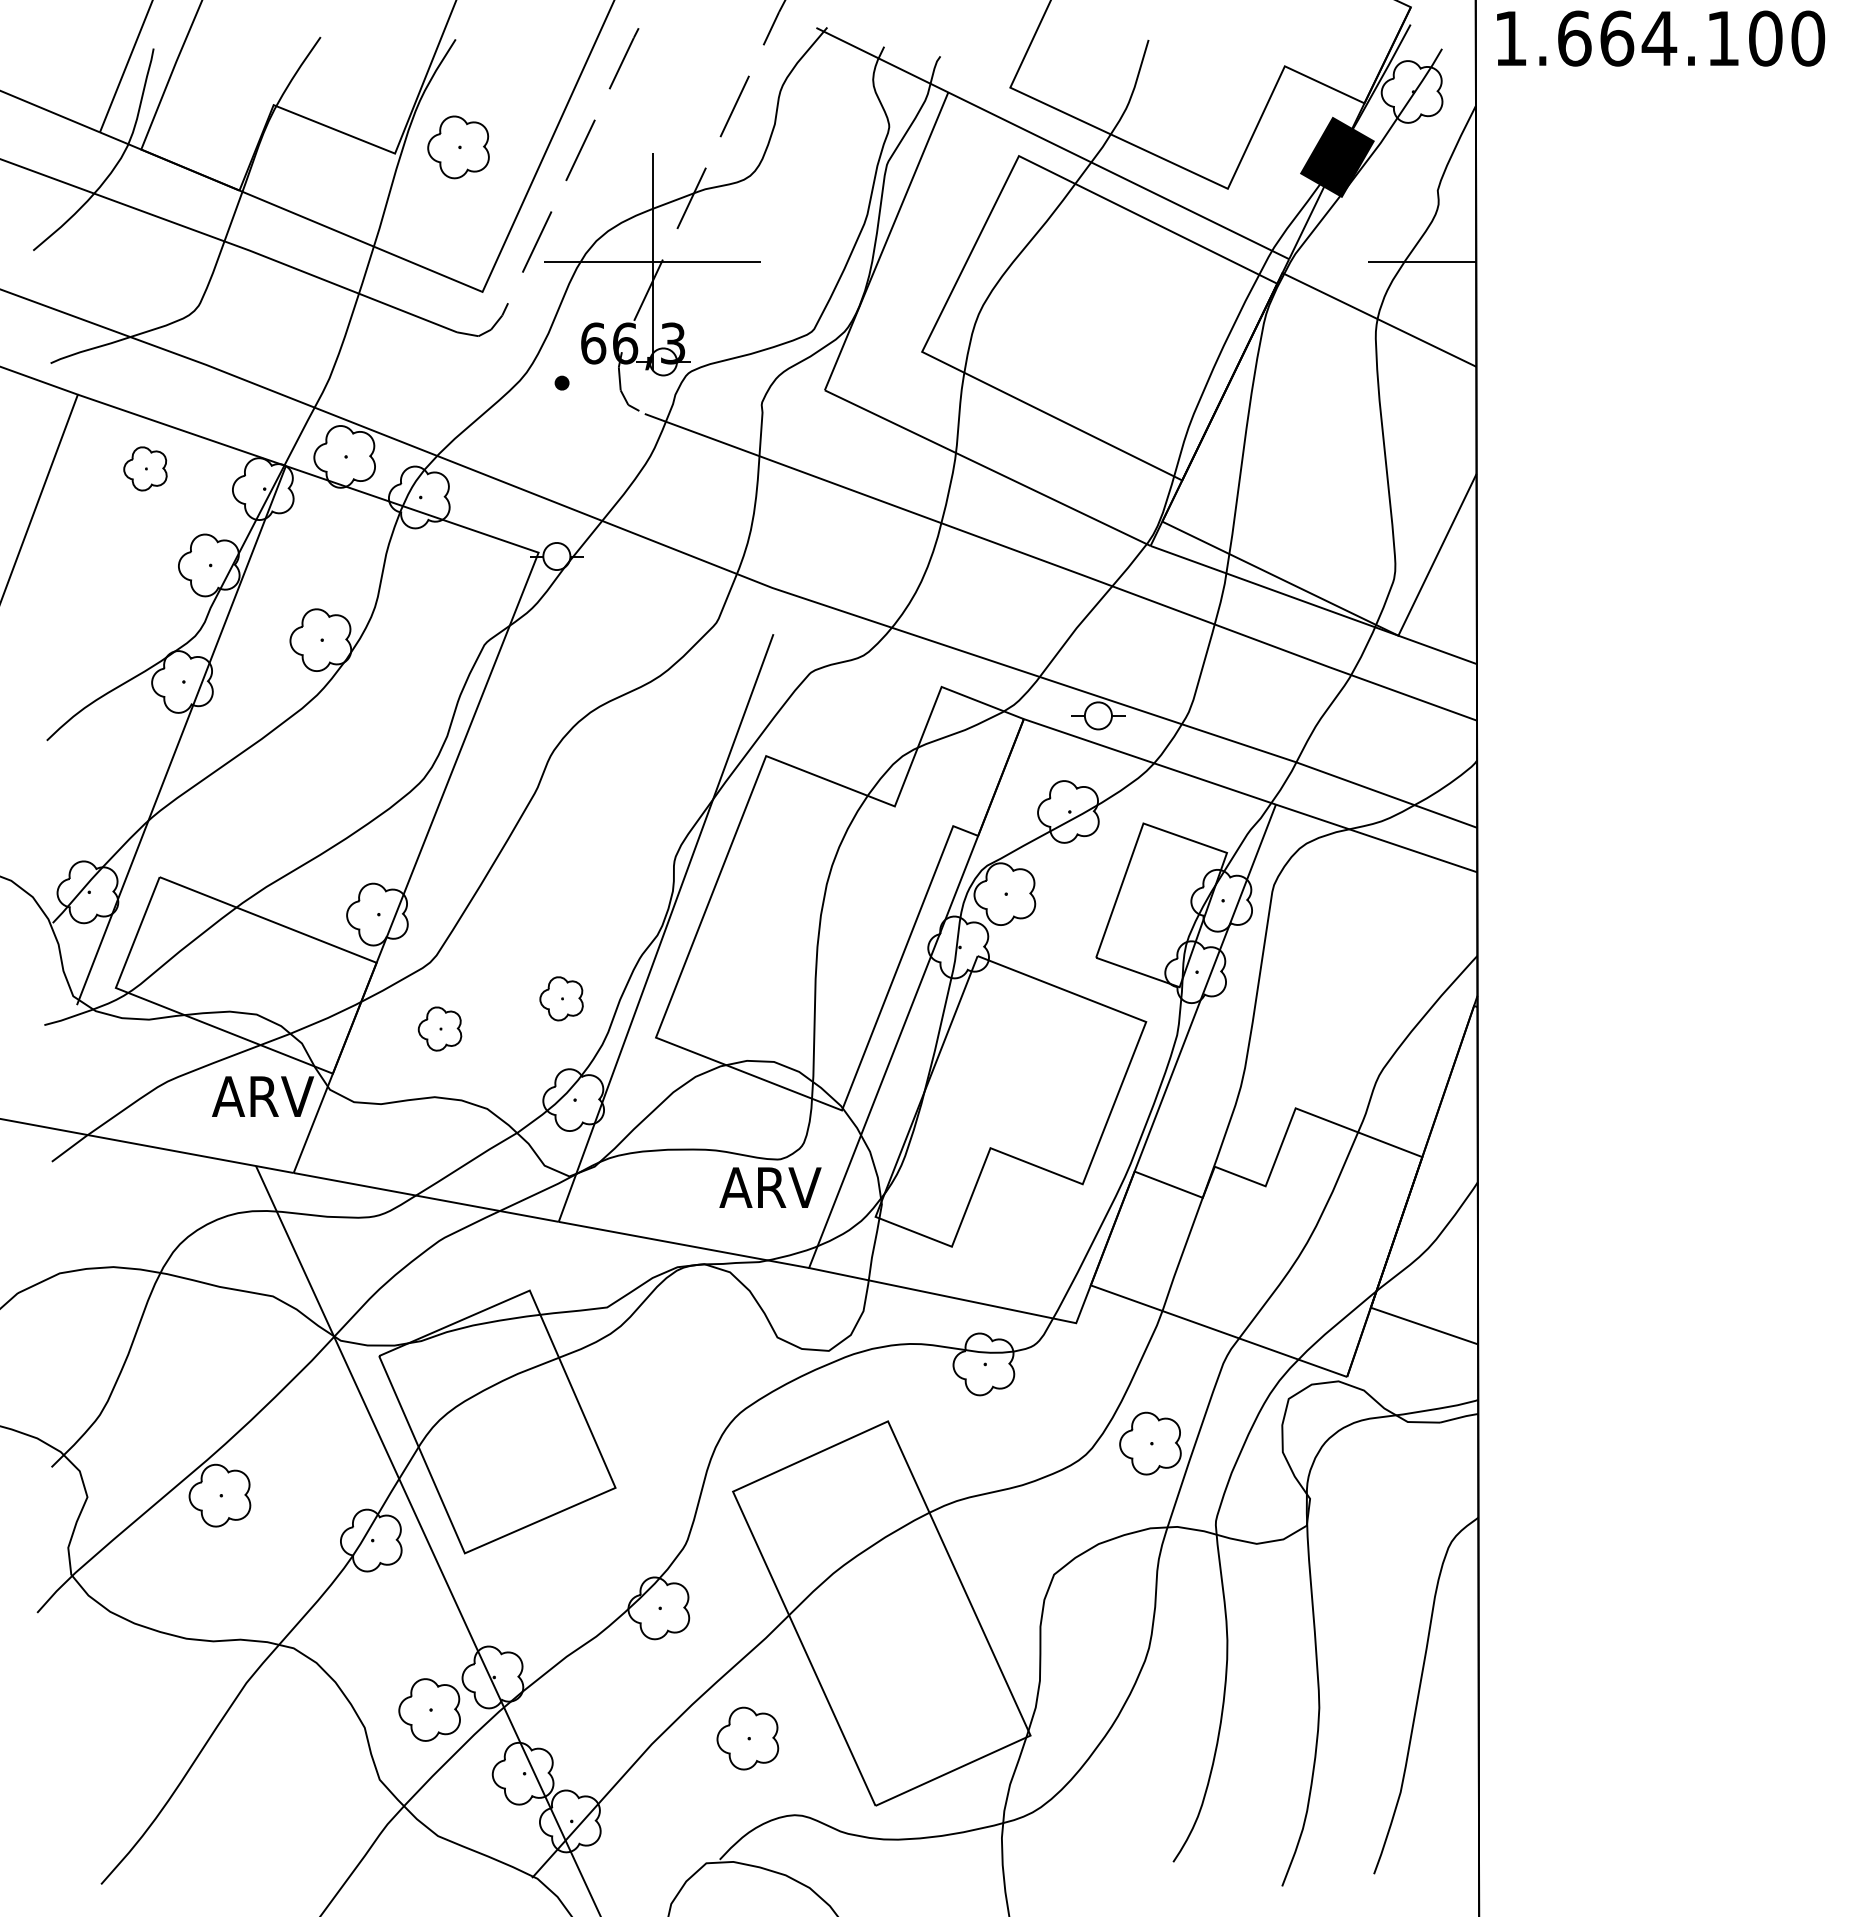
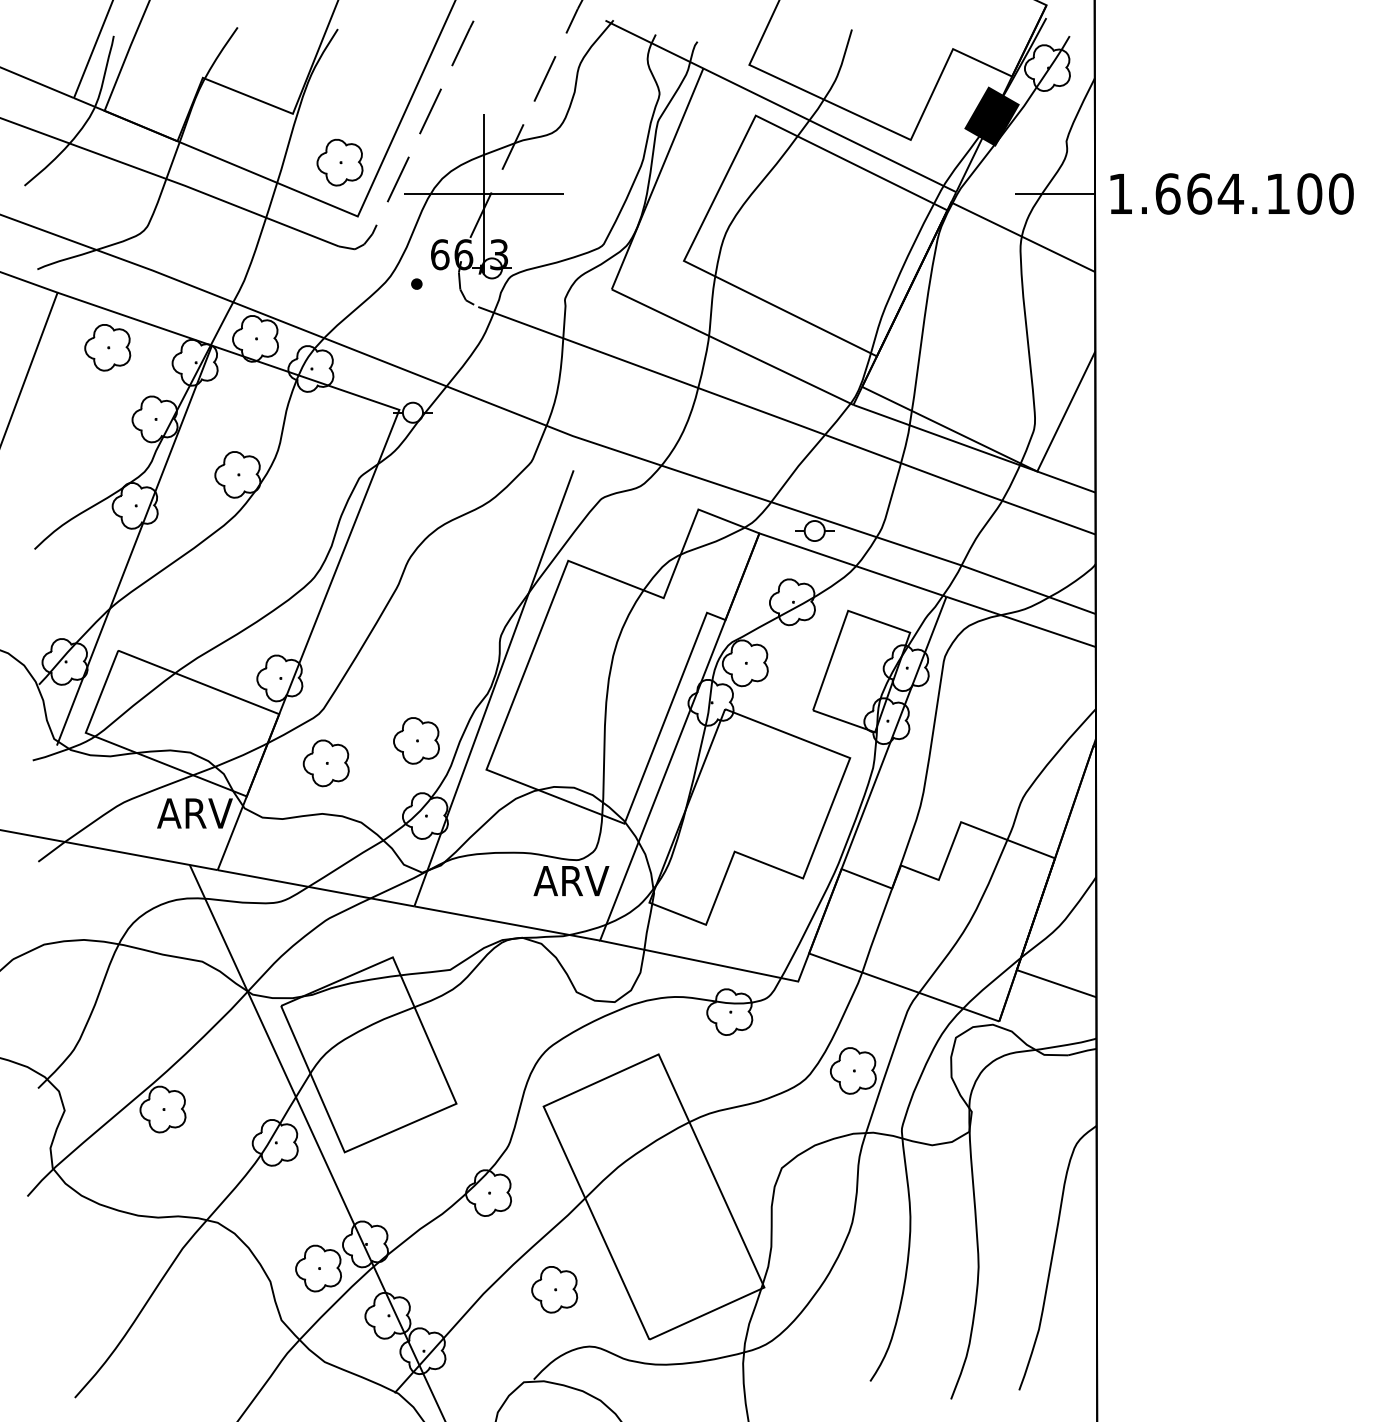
text: (1661, 38) -> (1232, 193), moved
part: (458, 147) -> (339, 162), moved
part: (145, 468) -> (107, 347), size x1.43
part: (561, 998) -> (416, 740), size x1.43
part: (439, 1028) -> (325, 762), size x1.43

